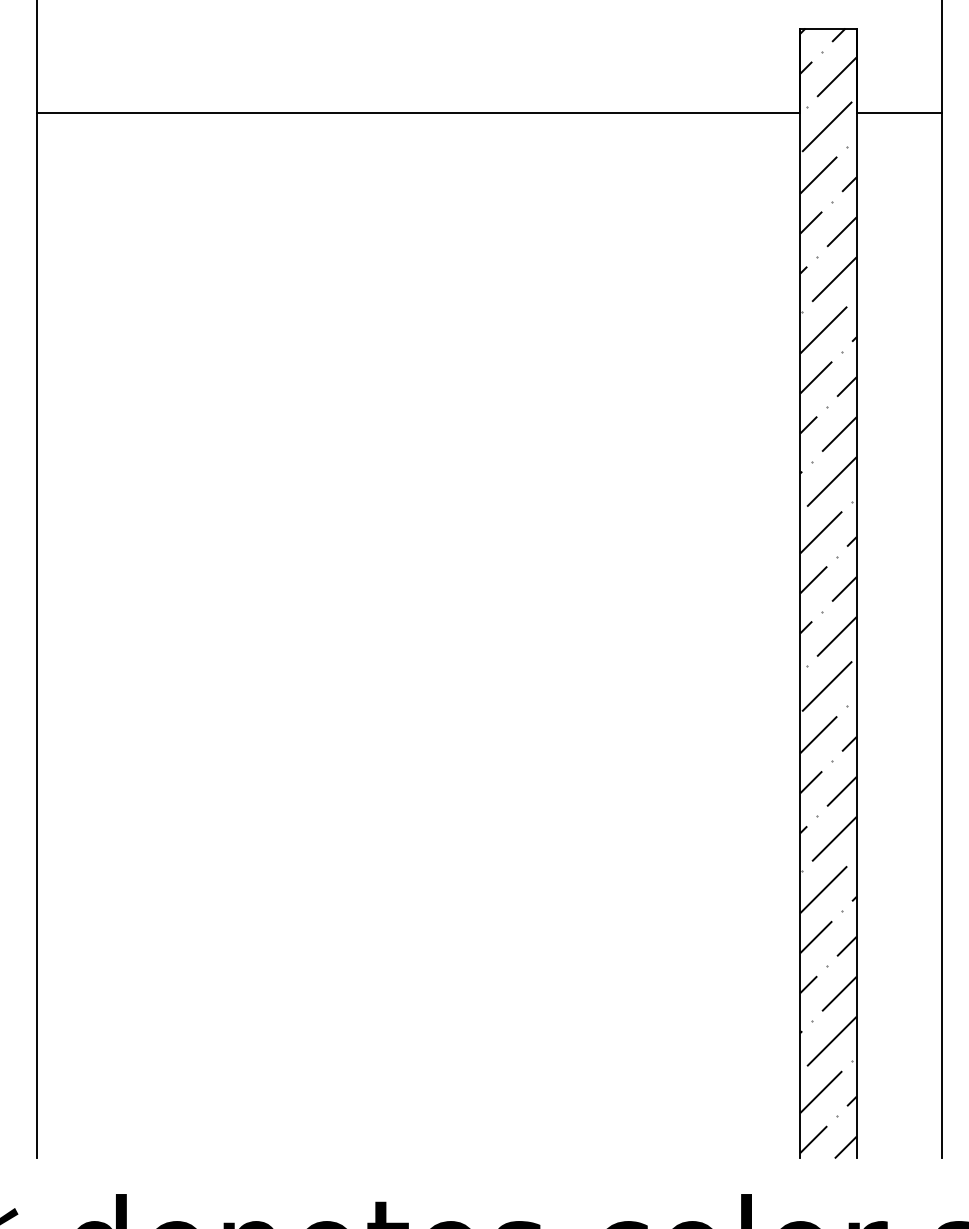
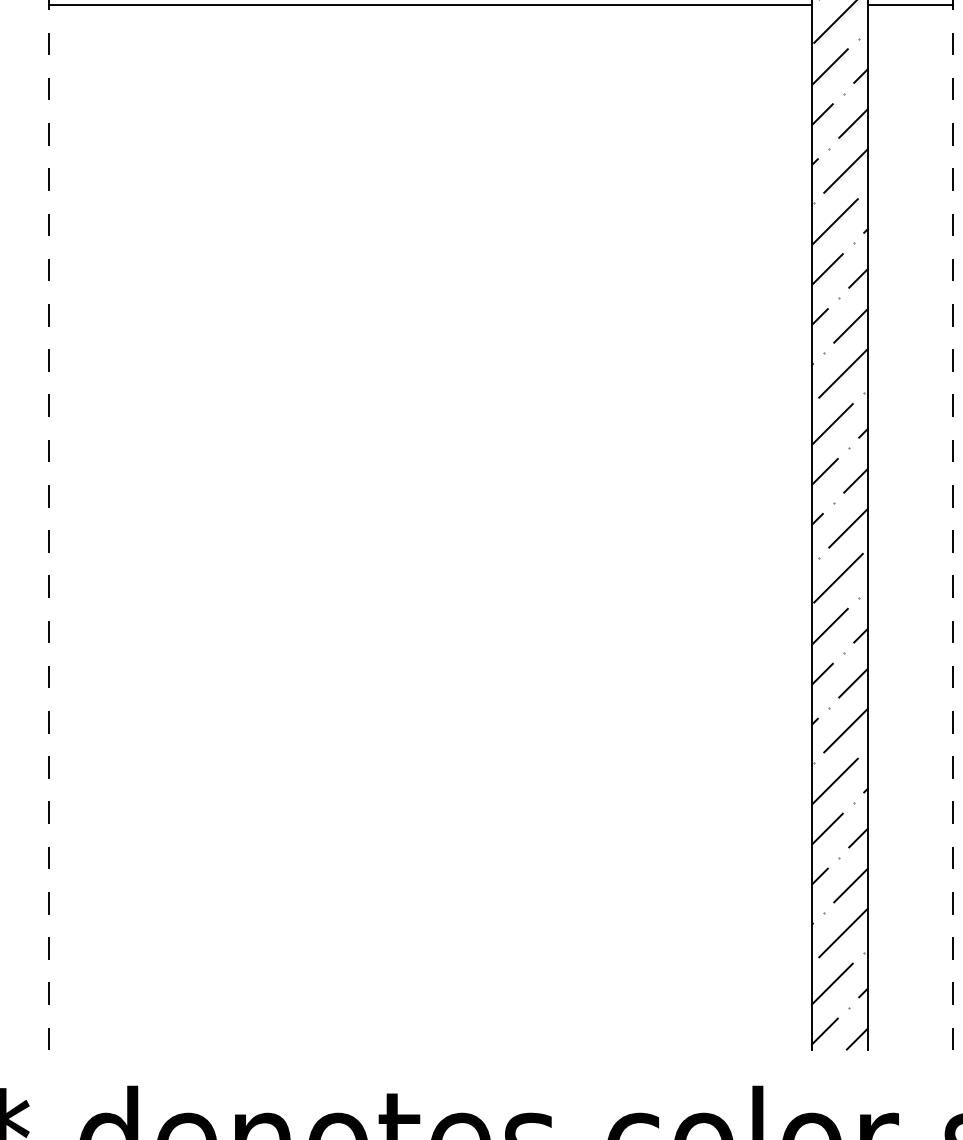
line: (37, 635) -> (48, 527), solid -> dashed
line: (941, 635) -> (952, 527), solid -> dashed

